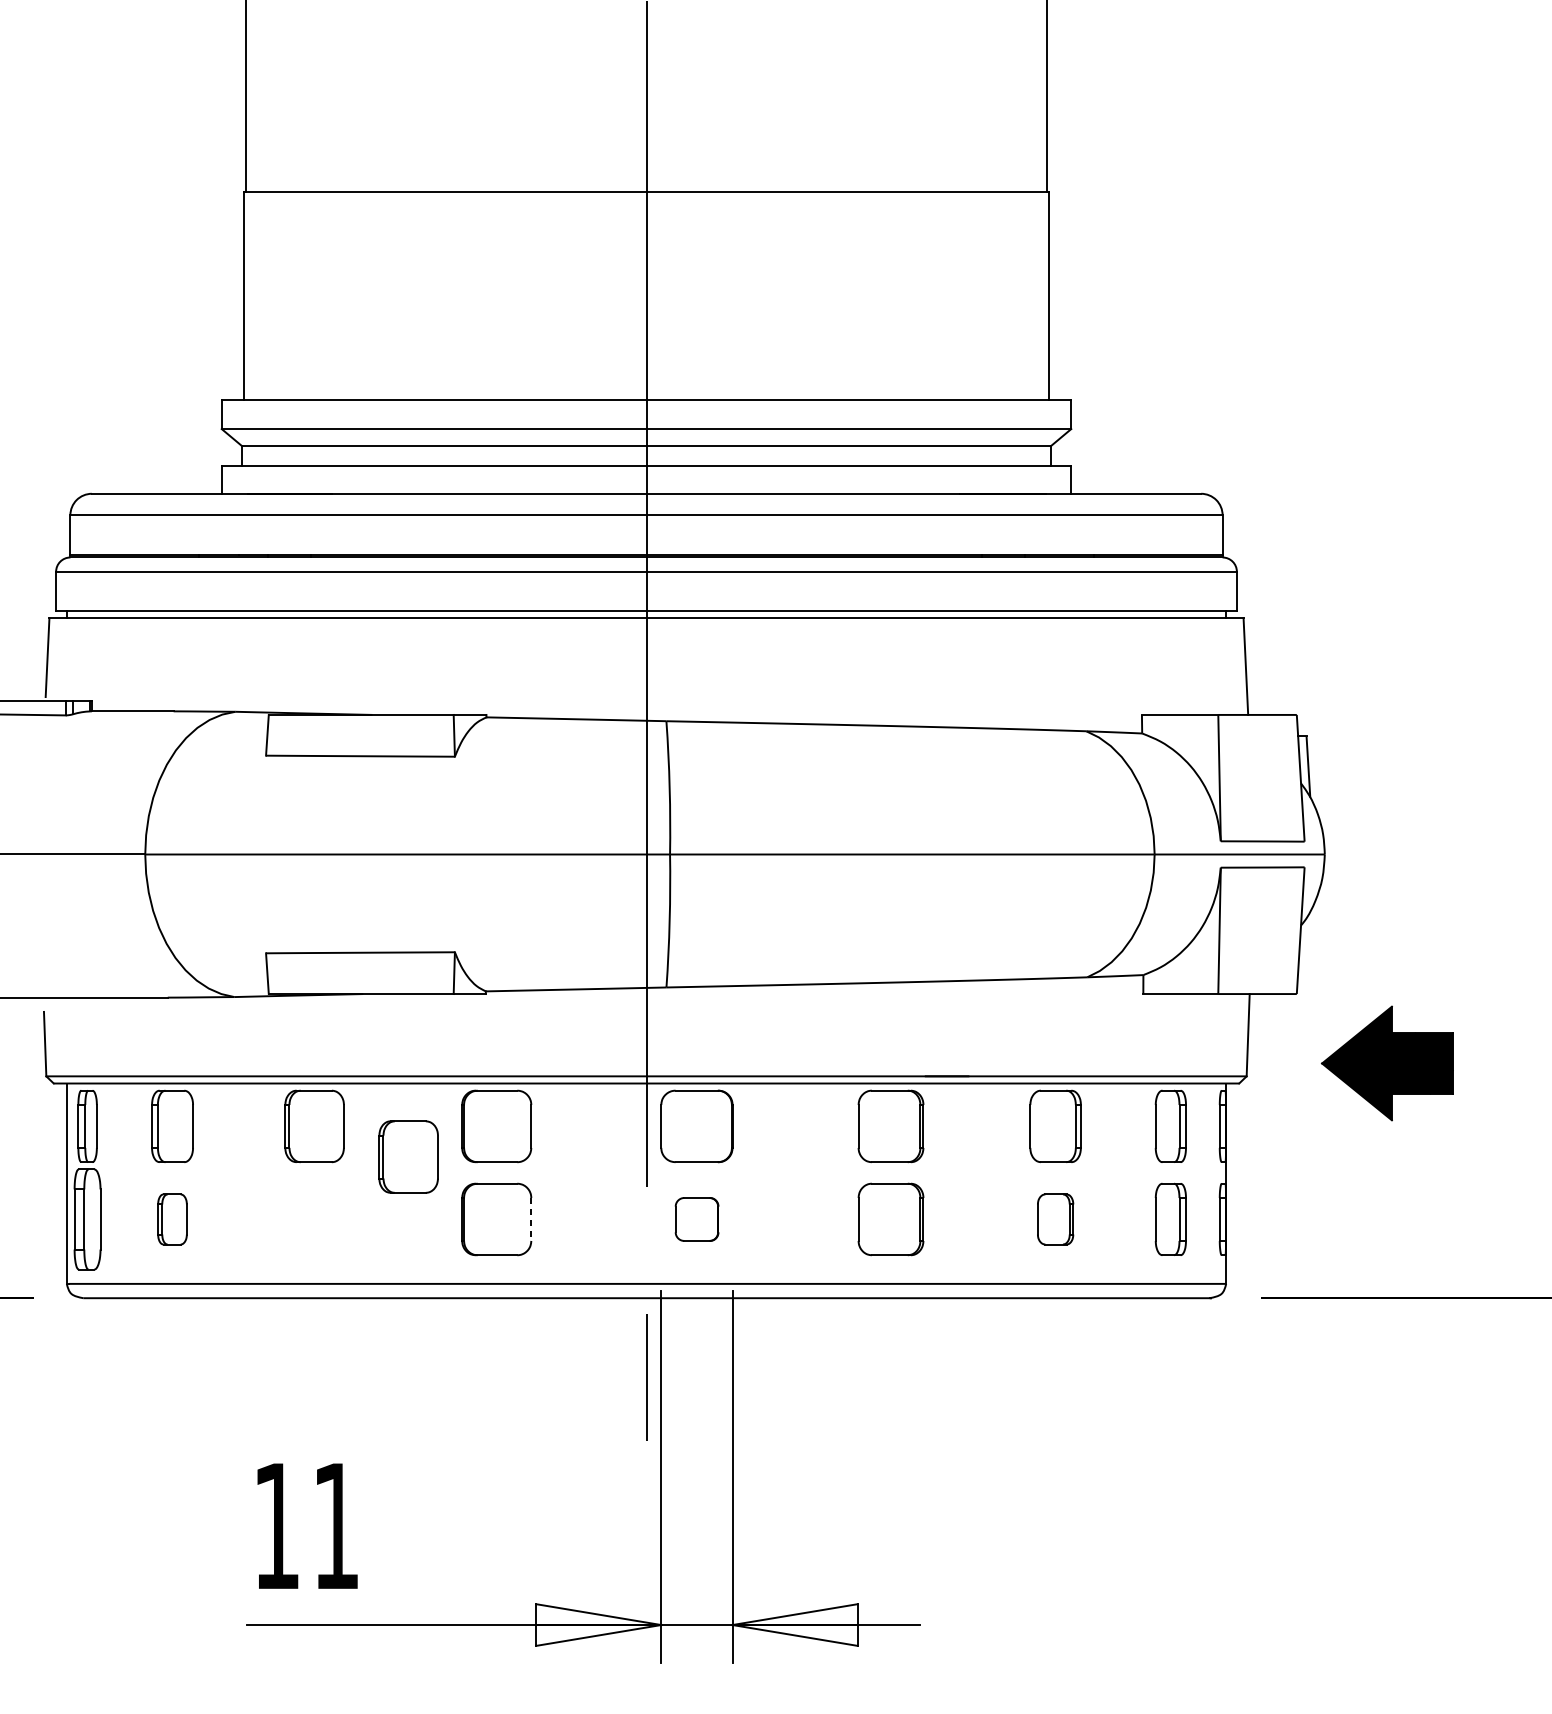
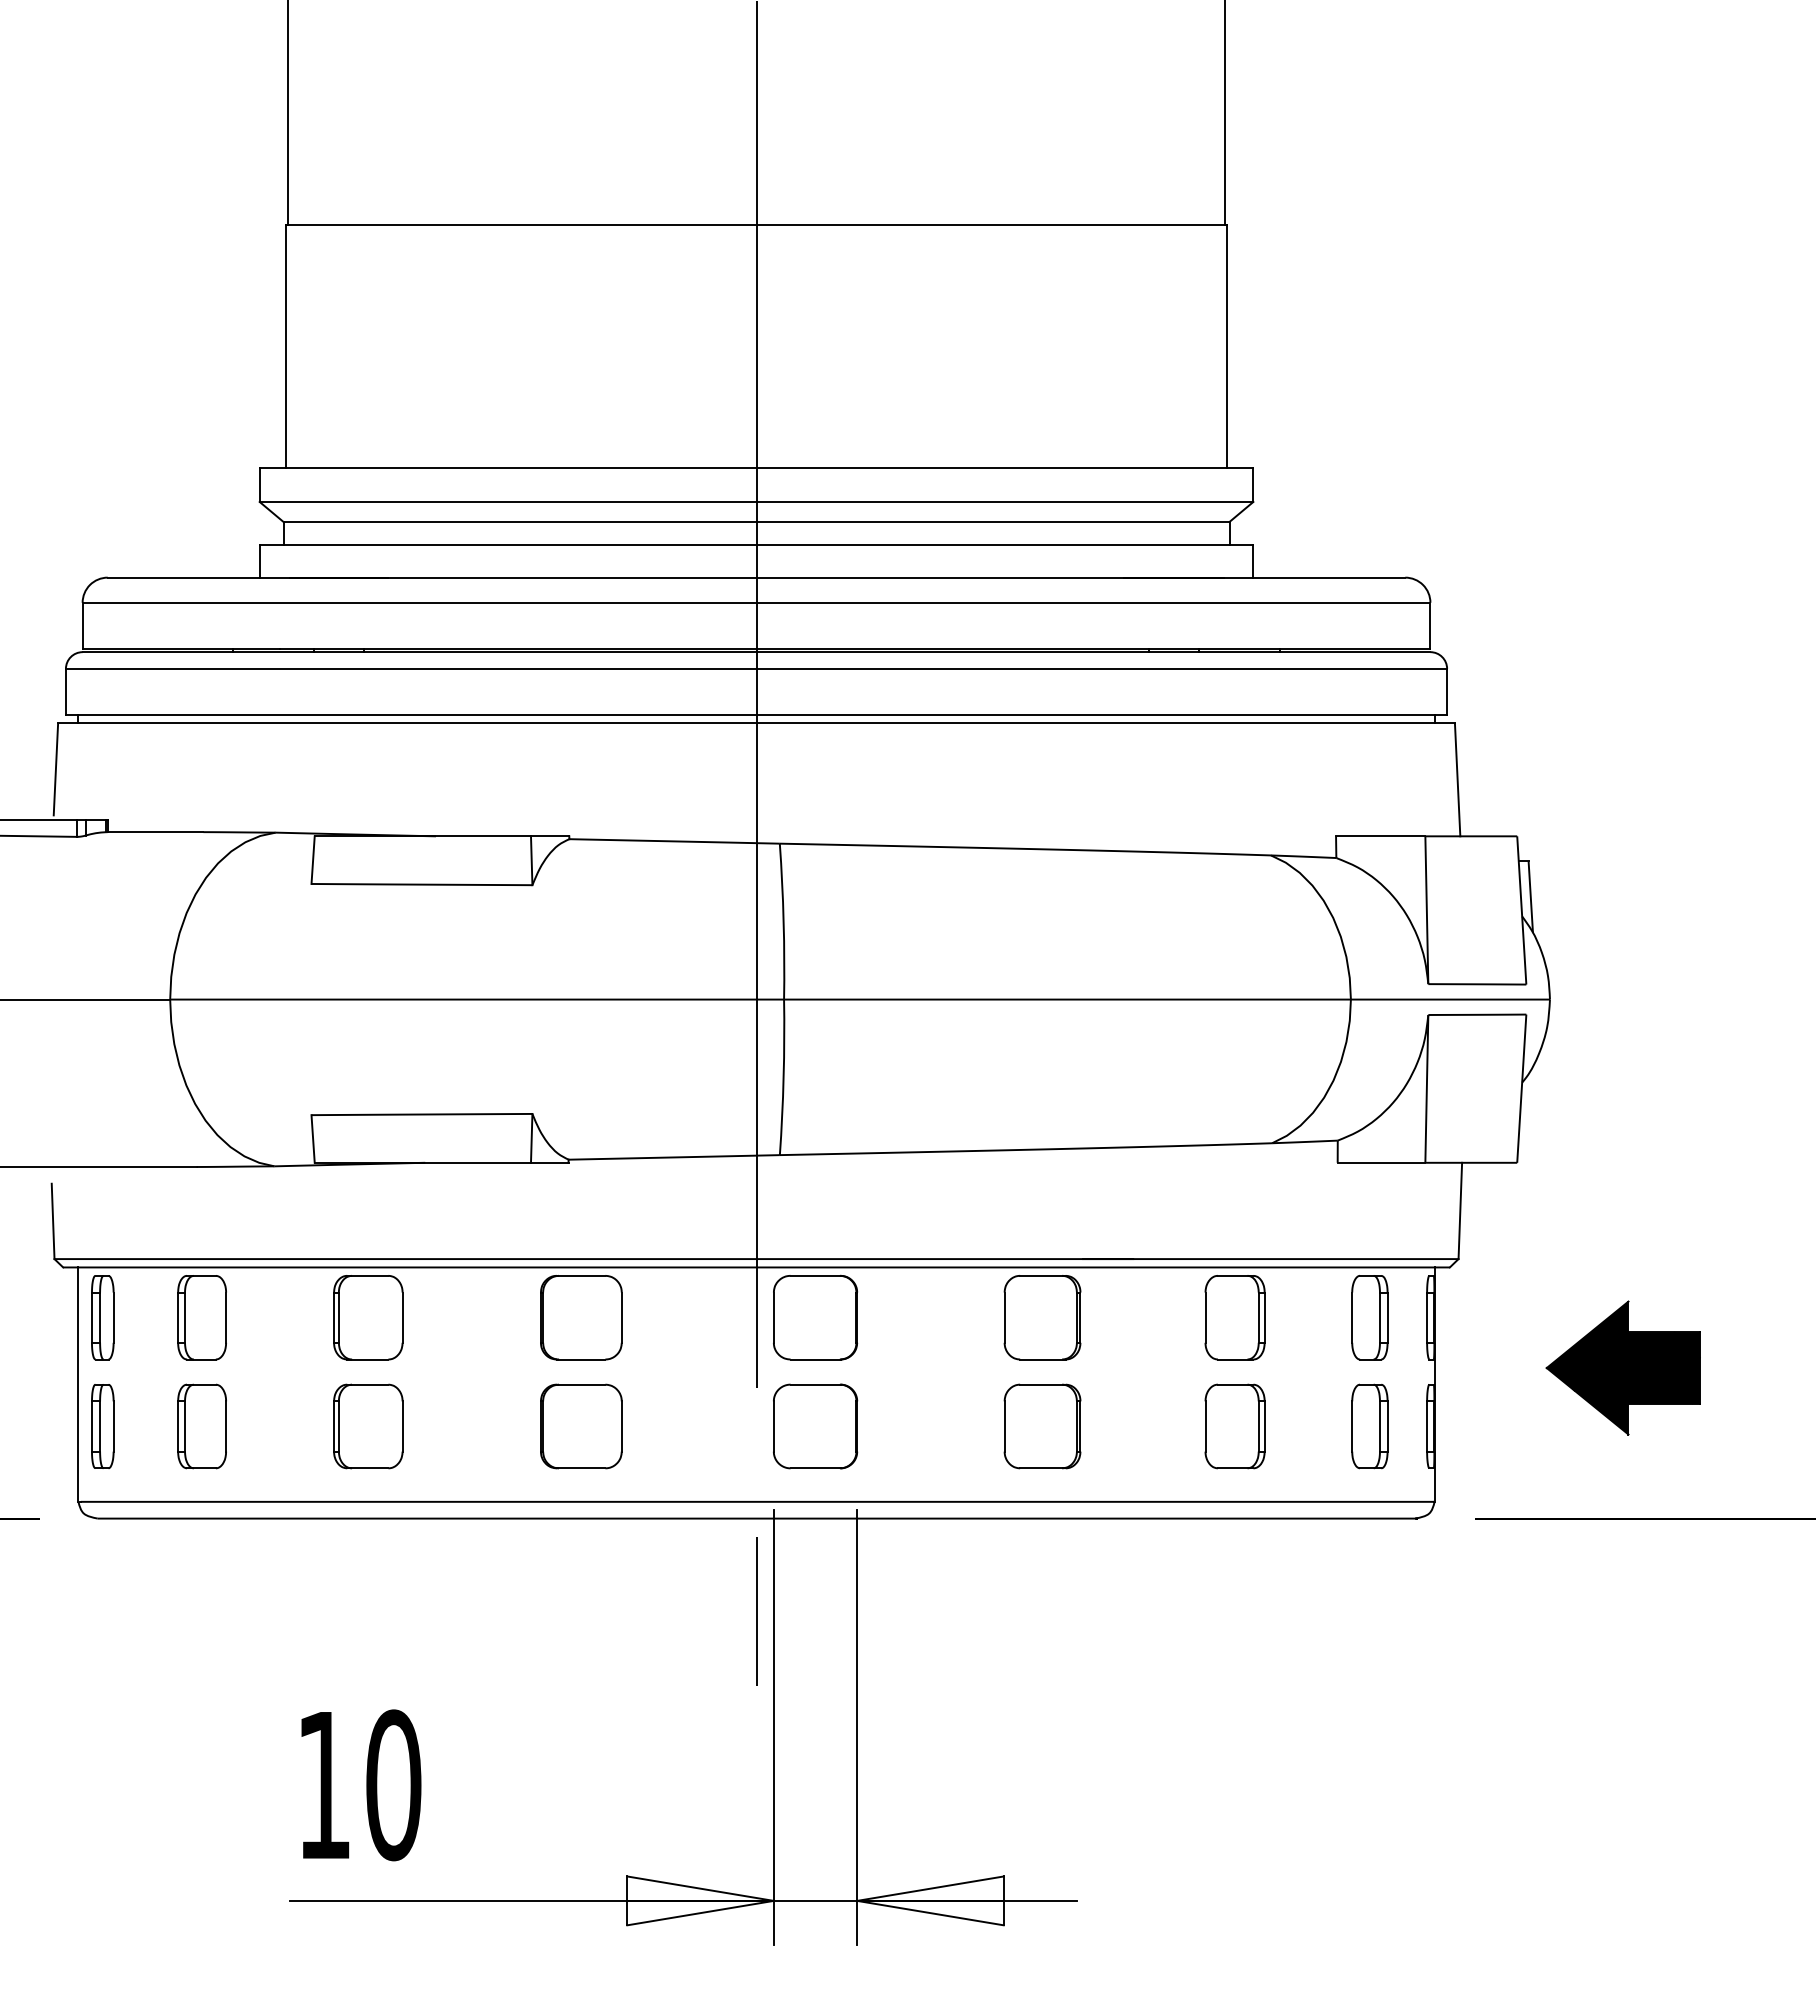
part: (1386, 1063) -> (1622, 1367), moved
part: (408, 1157) -> (368, 1426), moved
part: (87, 1219) -> (102, 1426), size x0.71
part: (172, 1219) -> (201, 1426), size x1.43
part: (696, 1219) -> (815, 1426), size x1.67
part: (1055, 1219) -> (1234, 1426), size x1.43
line: (531, 1220) -> (621, 1427), dashed -> solid
text: (336, 1526) -> (393, 1785), 11 -> 10

